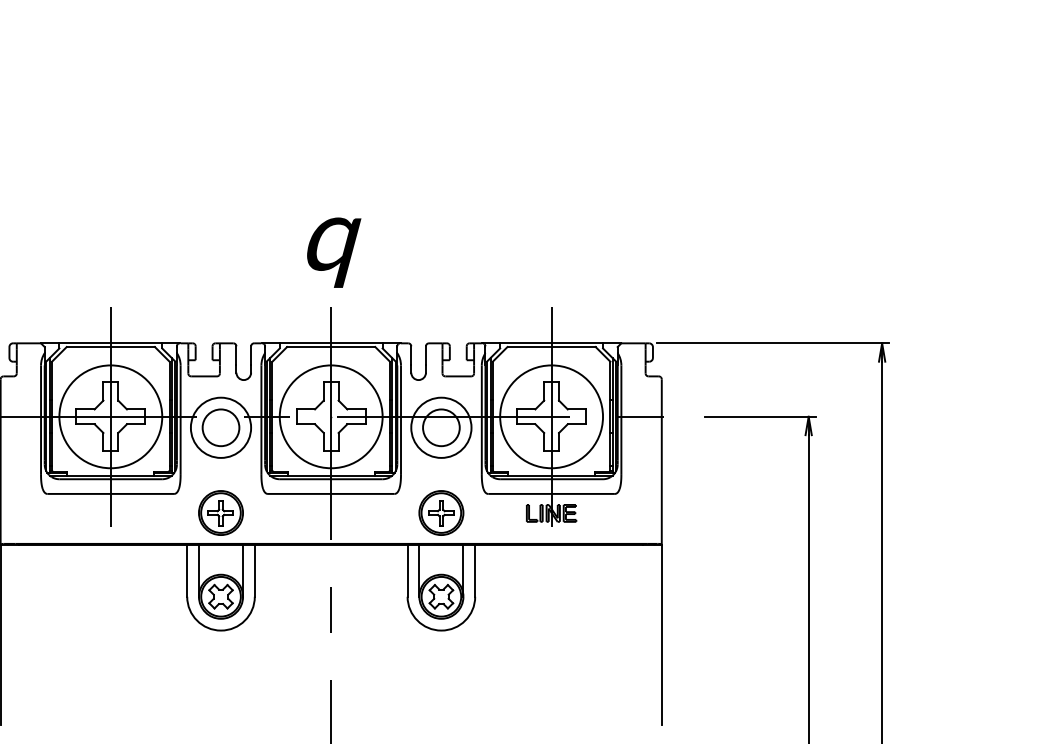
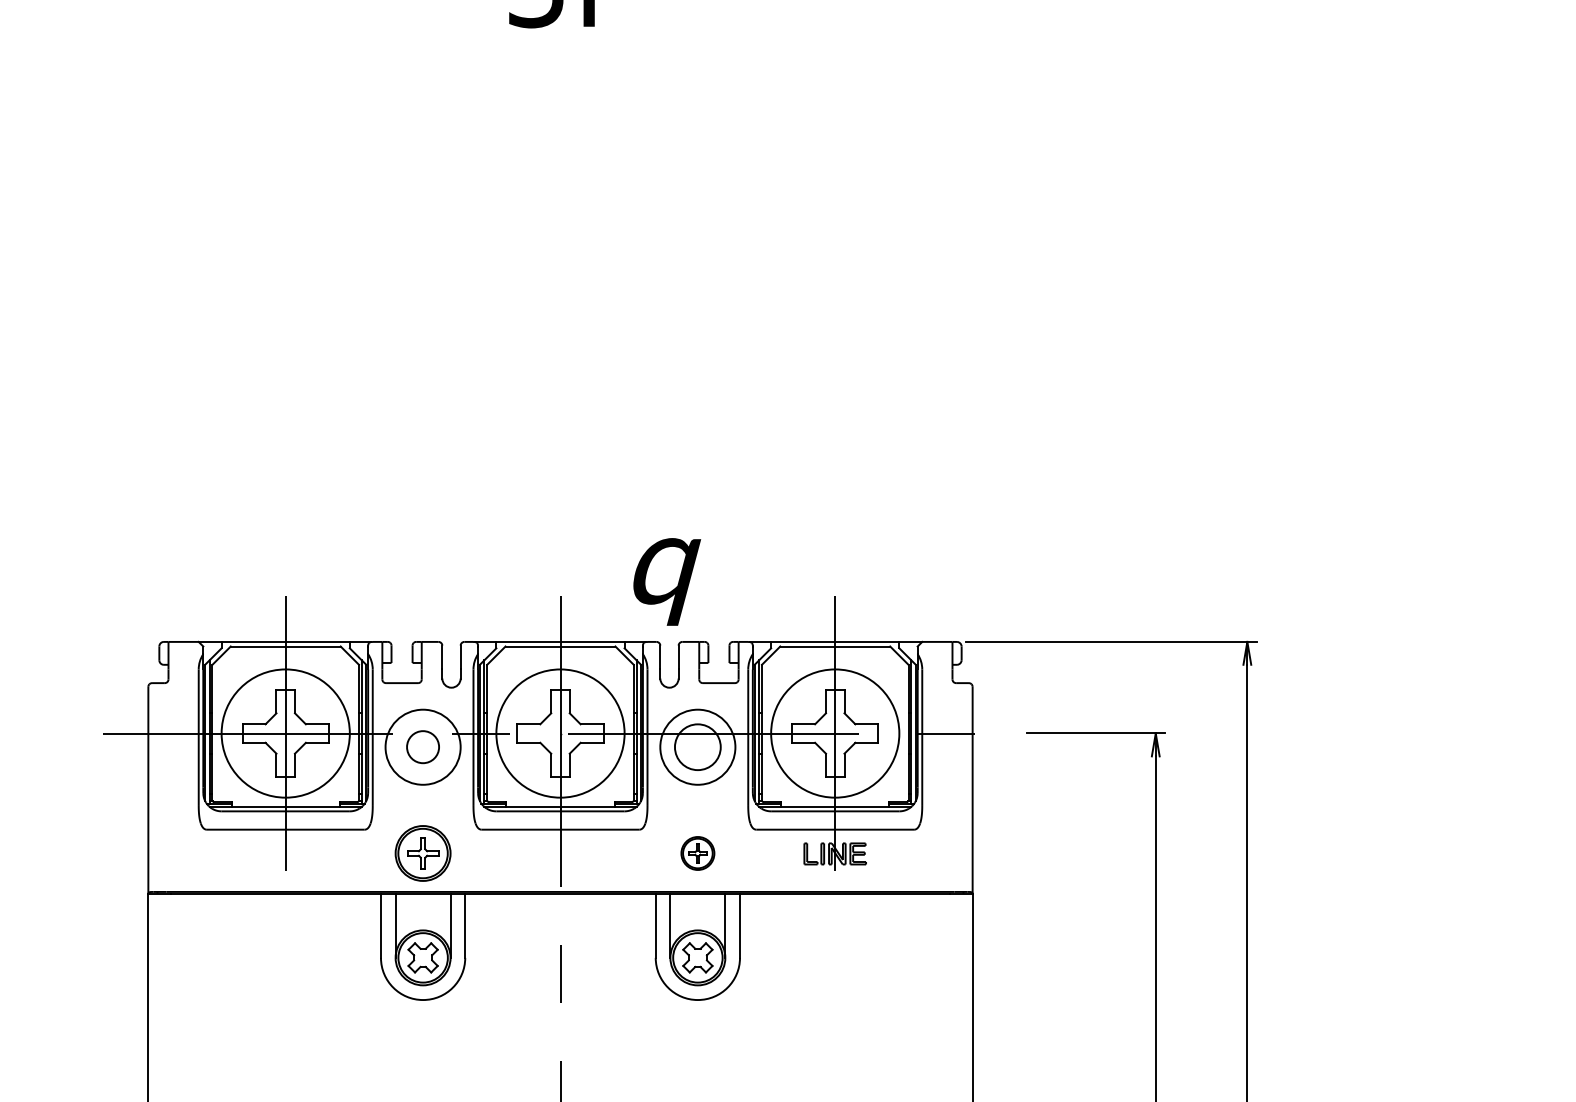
text: (334, 252) -> (667, 581), moved
circle: (220, 427) -> (422, 746), size x0.7
part: (441, 513) -> (697, 853), size x0.6

